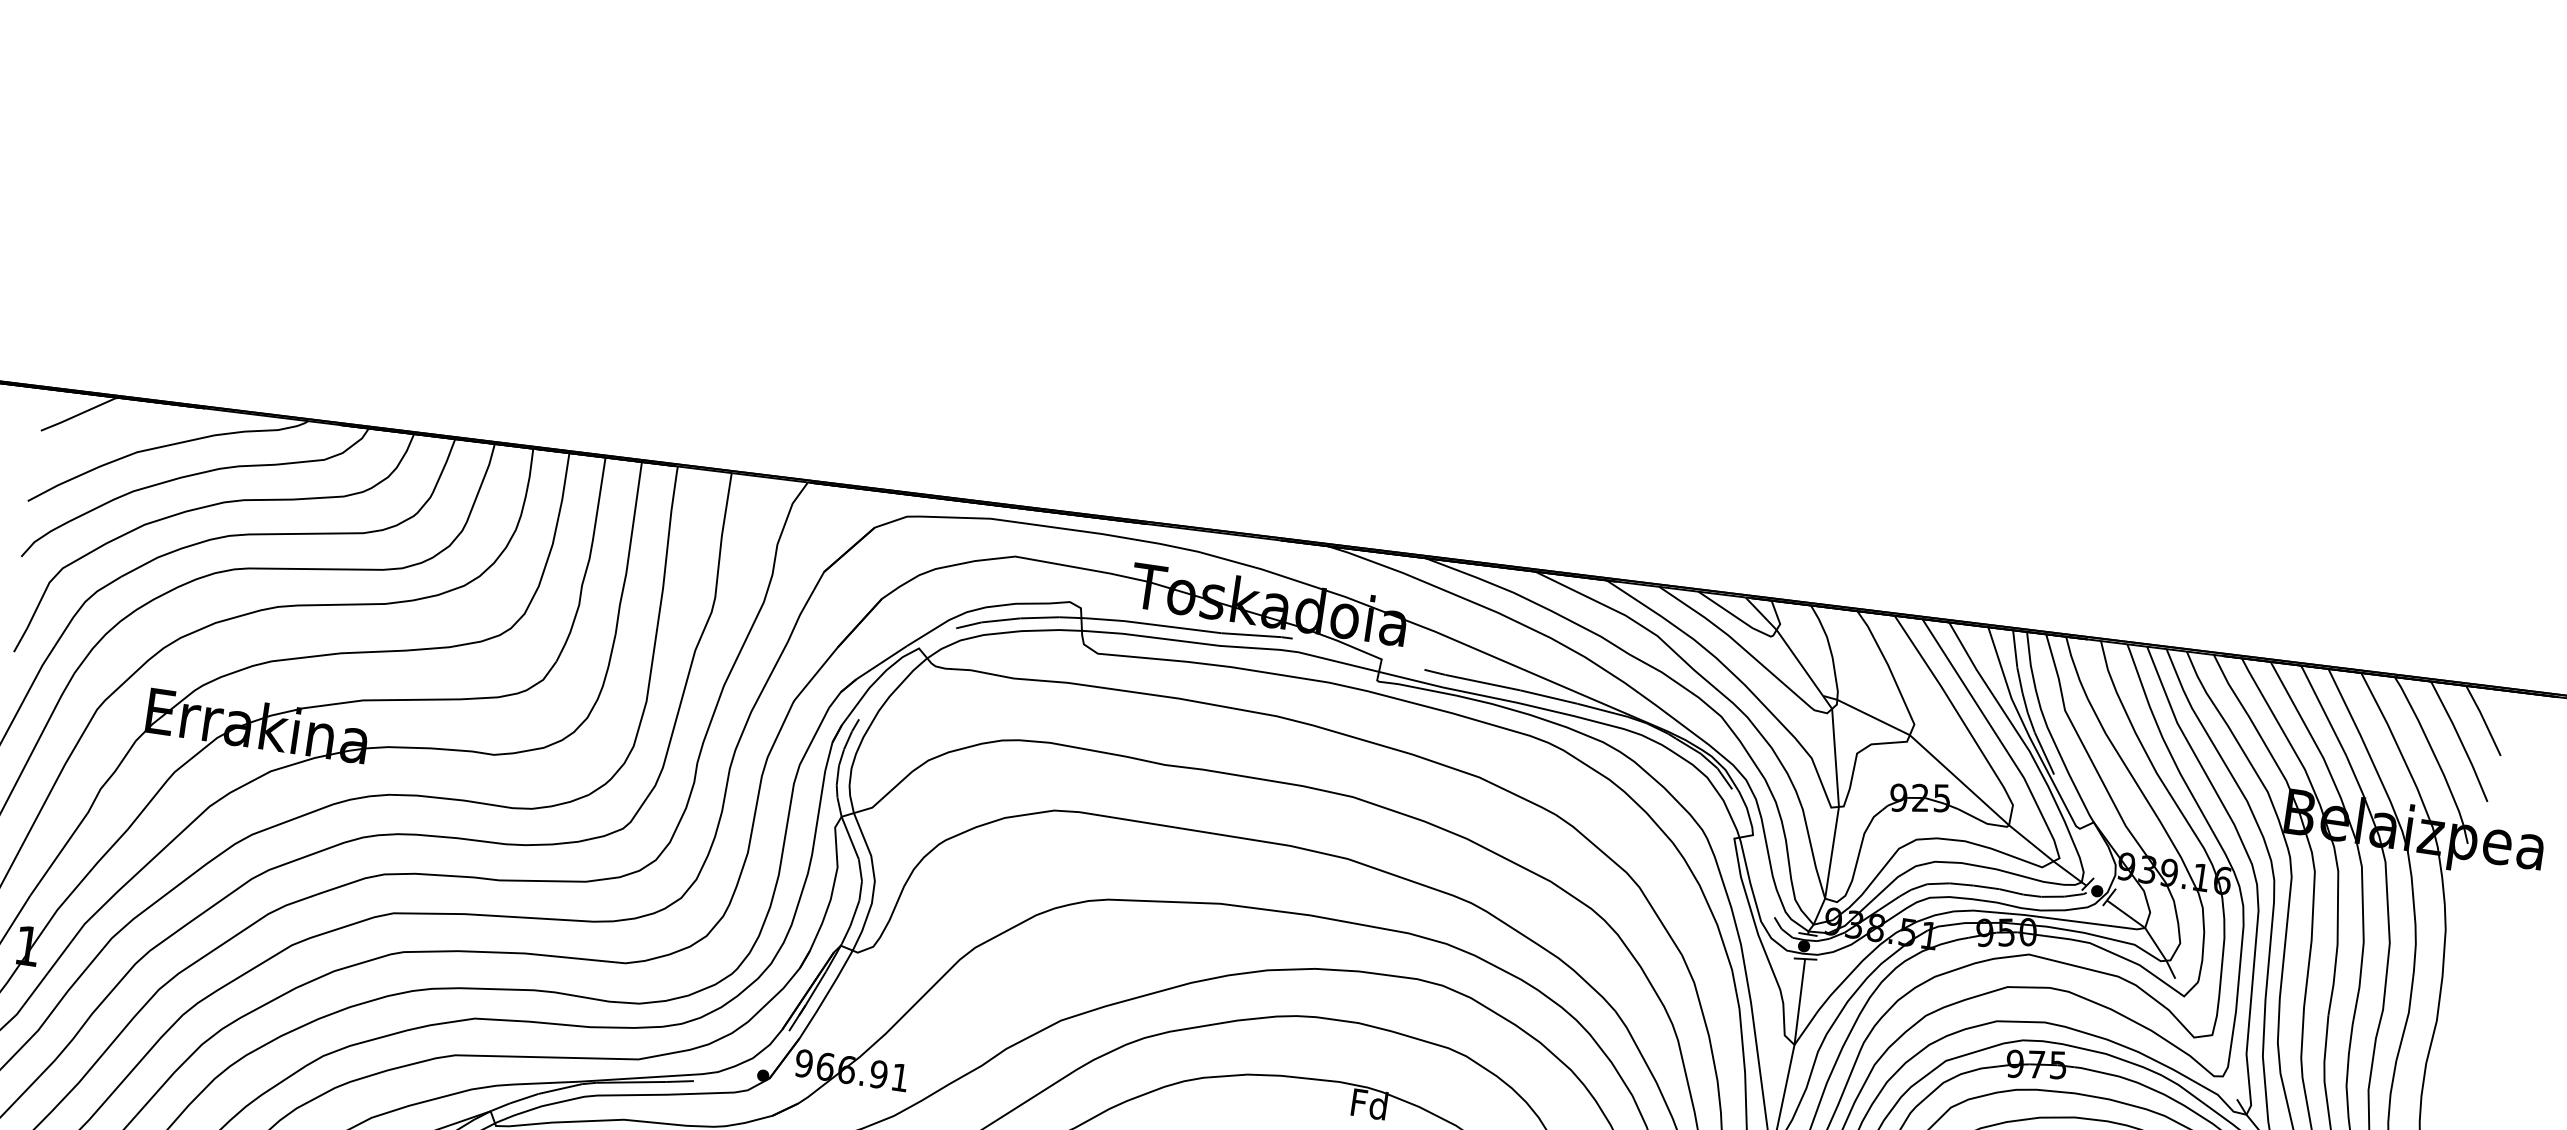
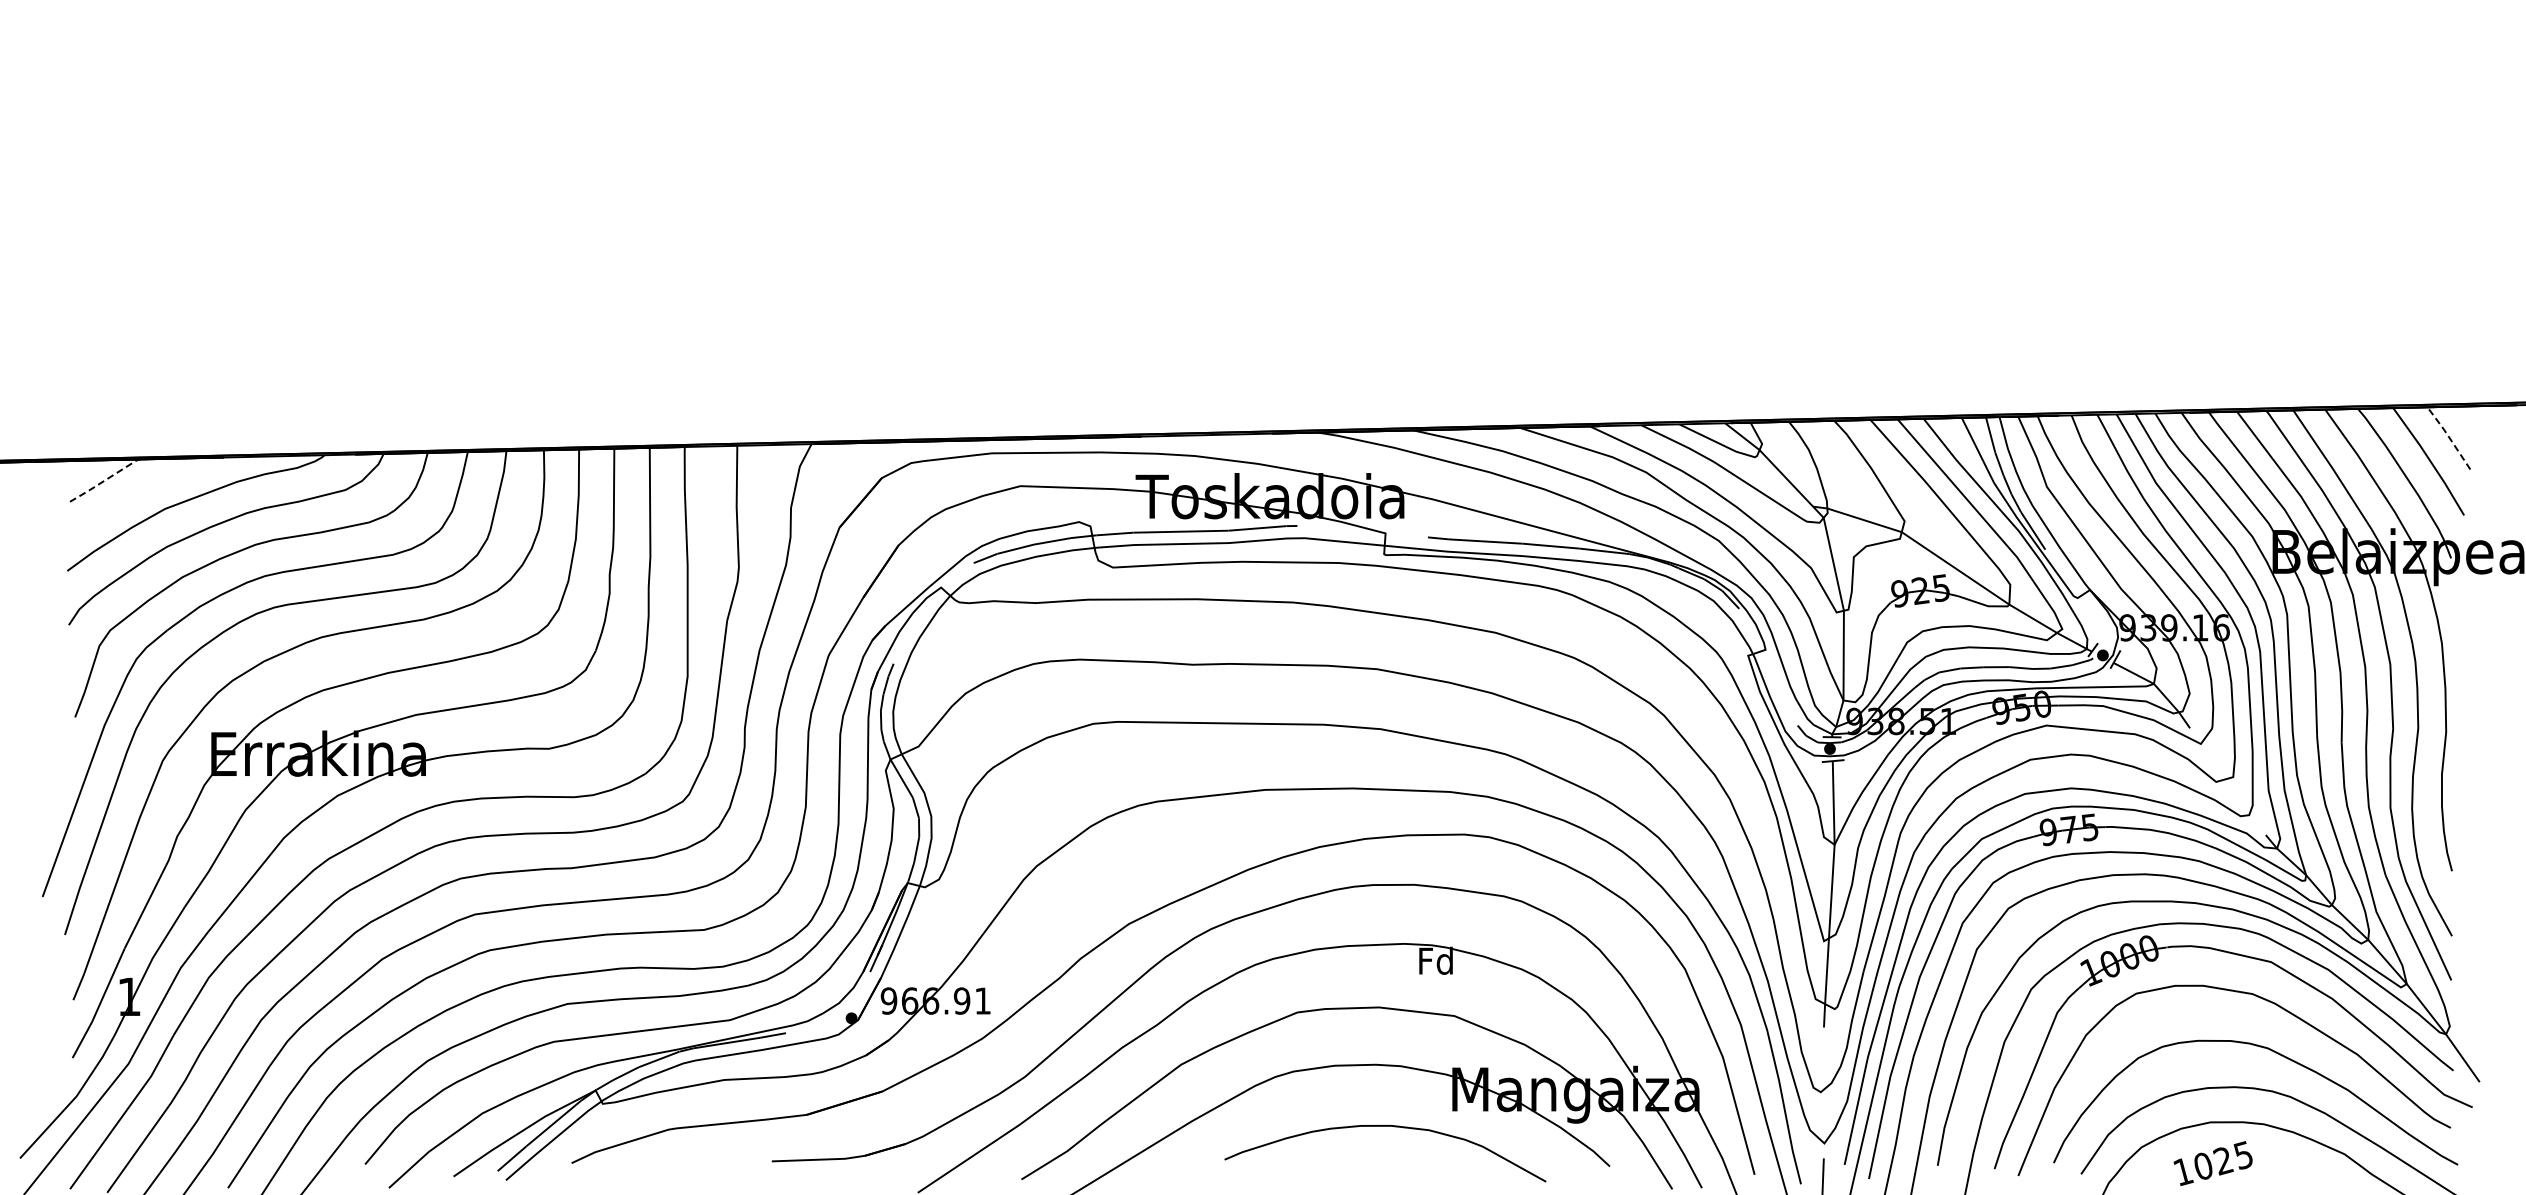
line: (80, 414) -> (105, 480), solid -> dashed
line: (2484, 720) -> (2449, 437), solid -> dashed

